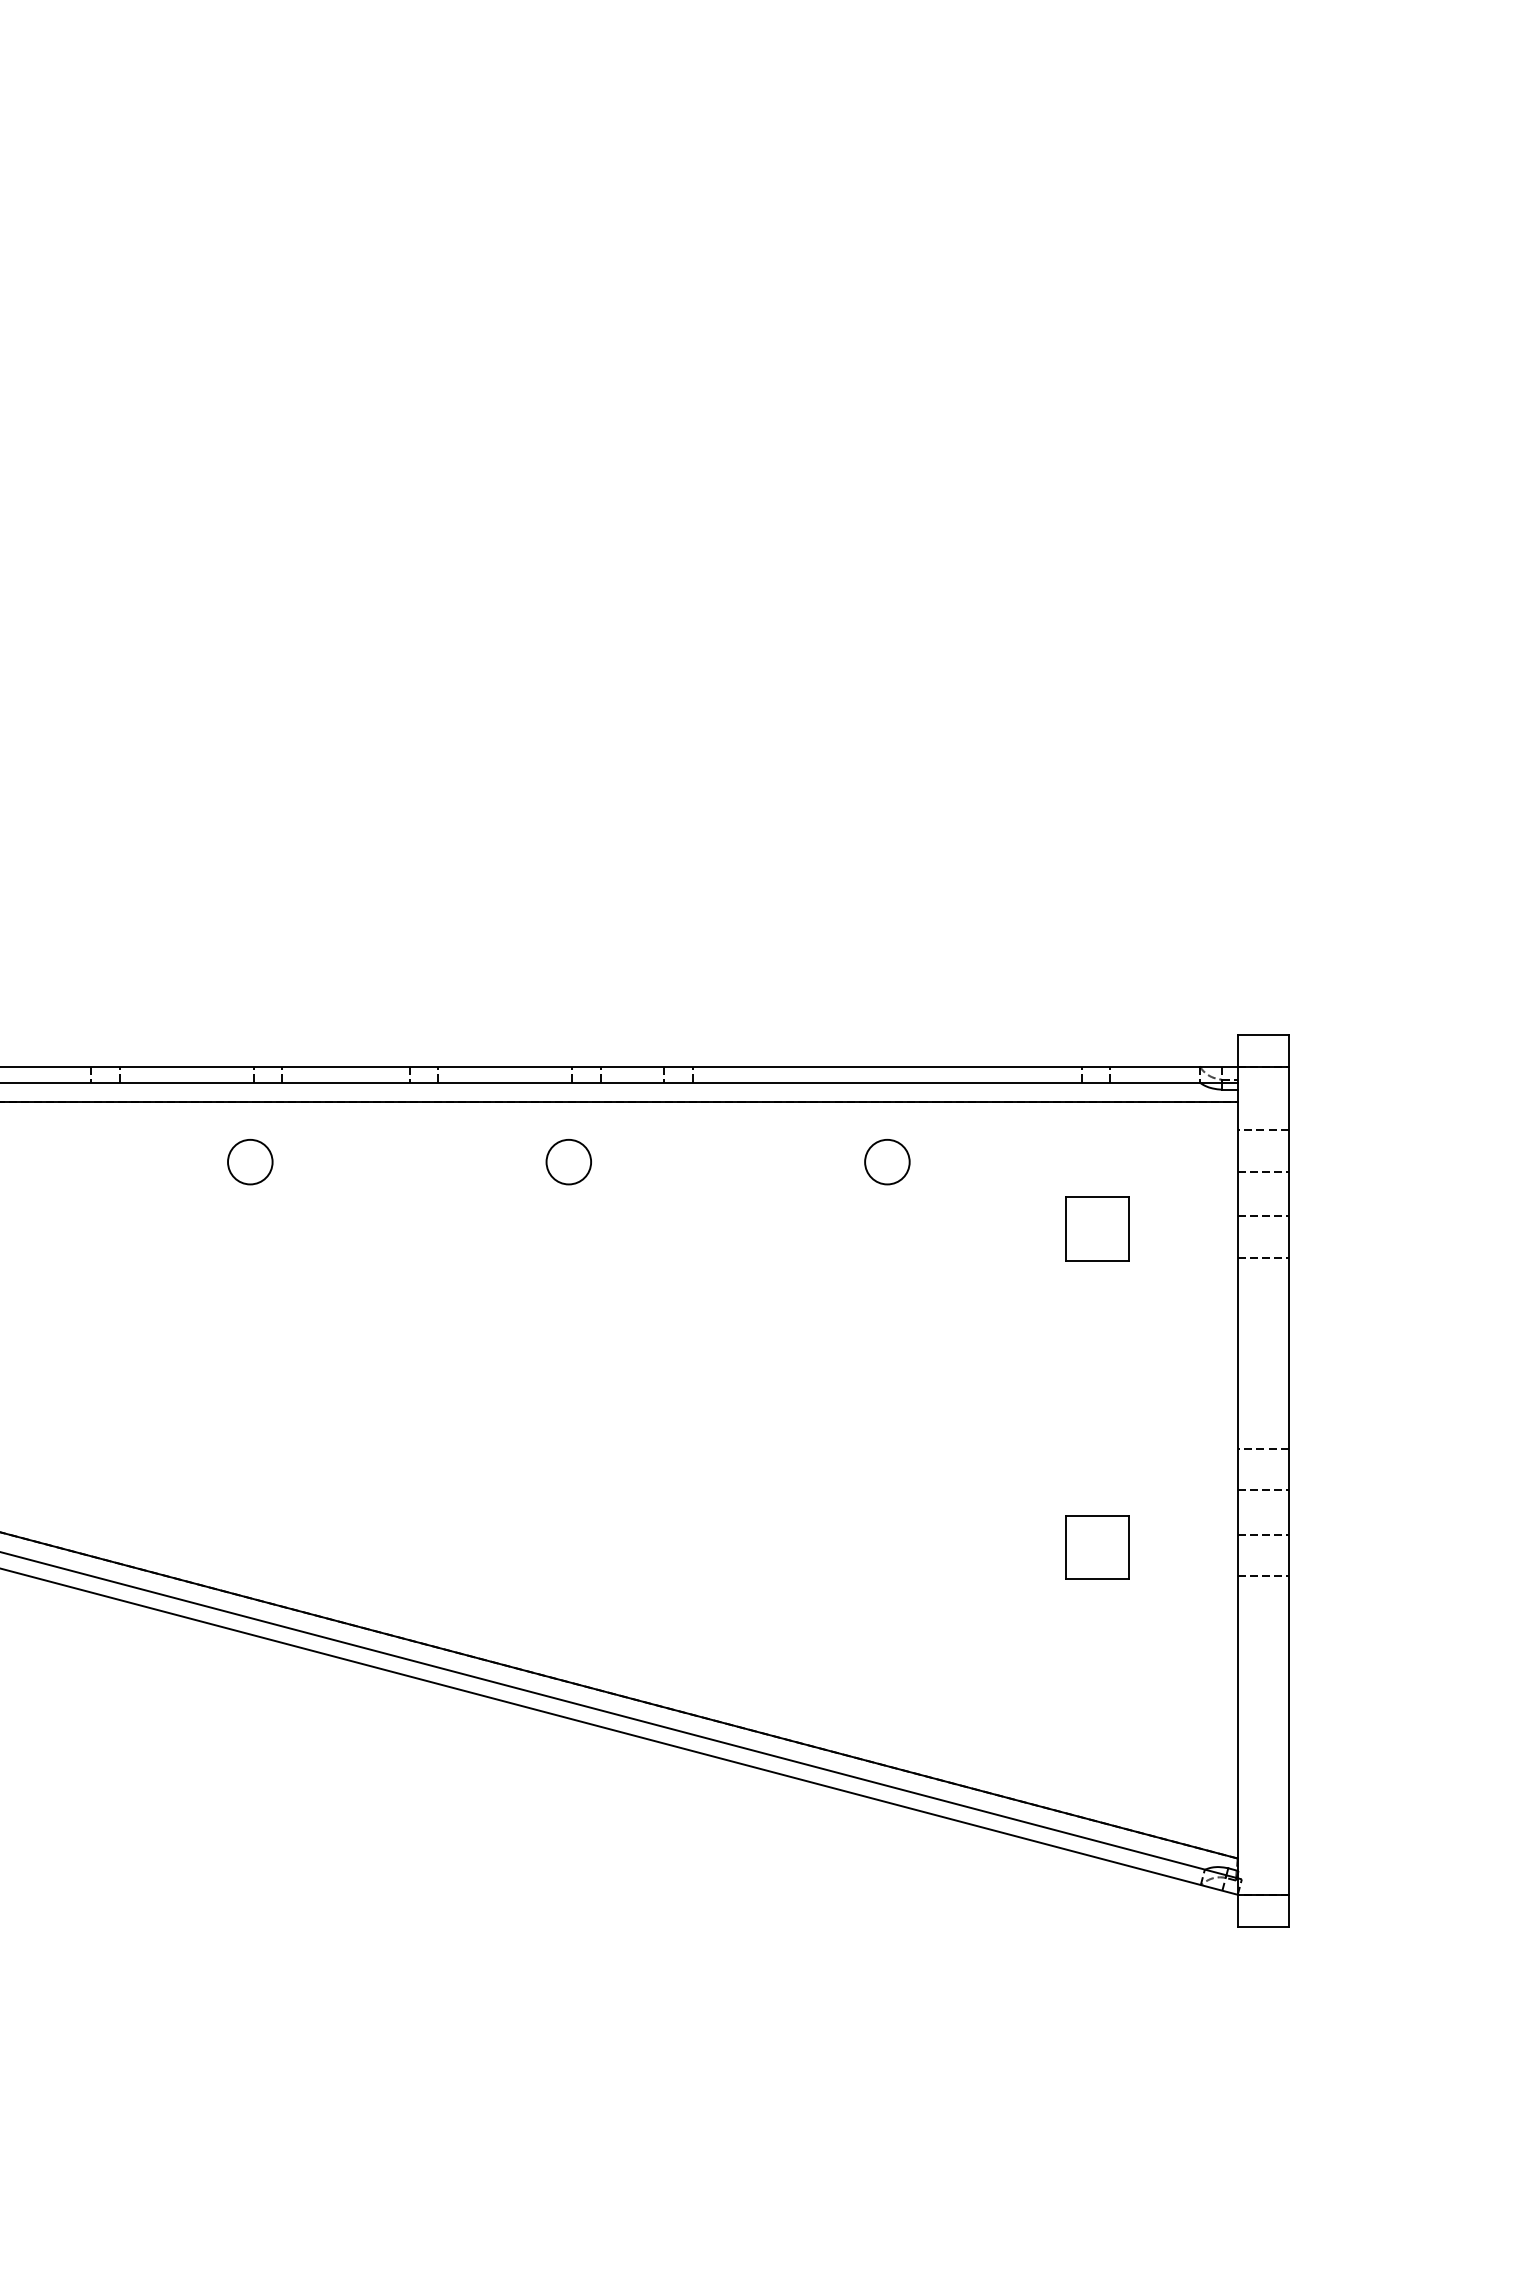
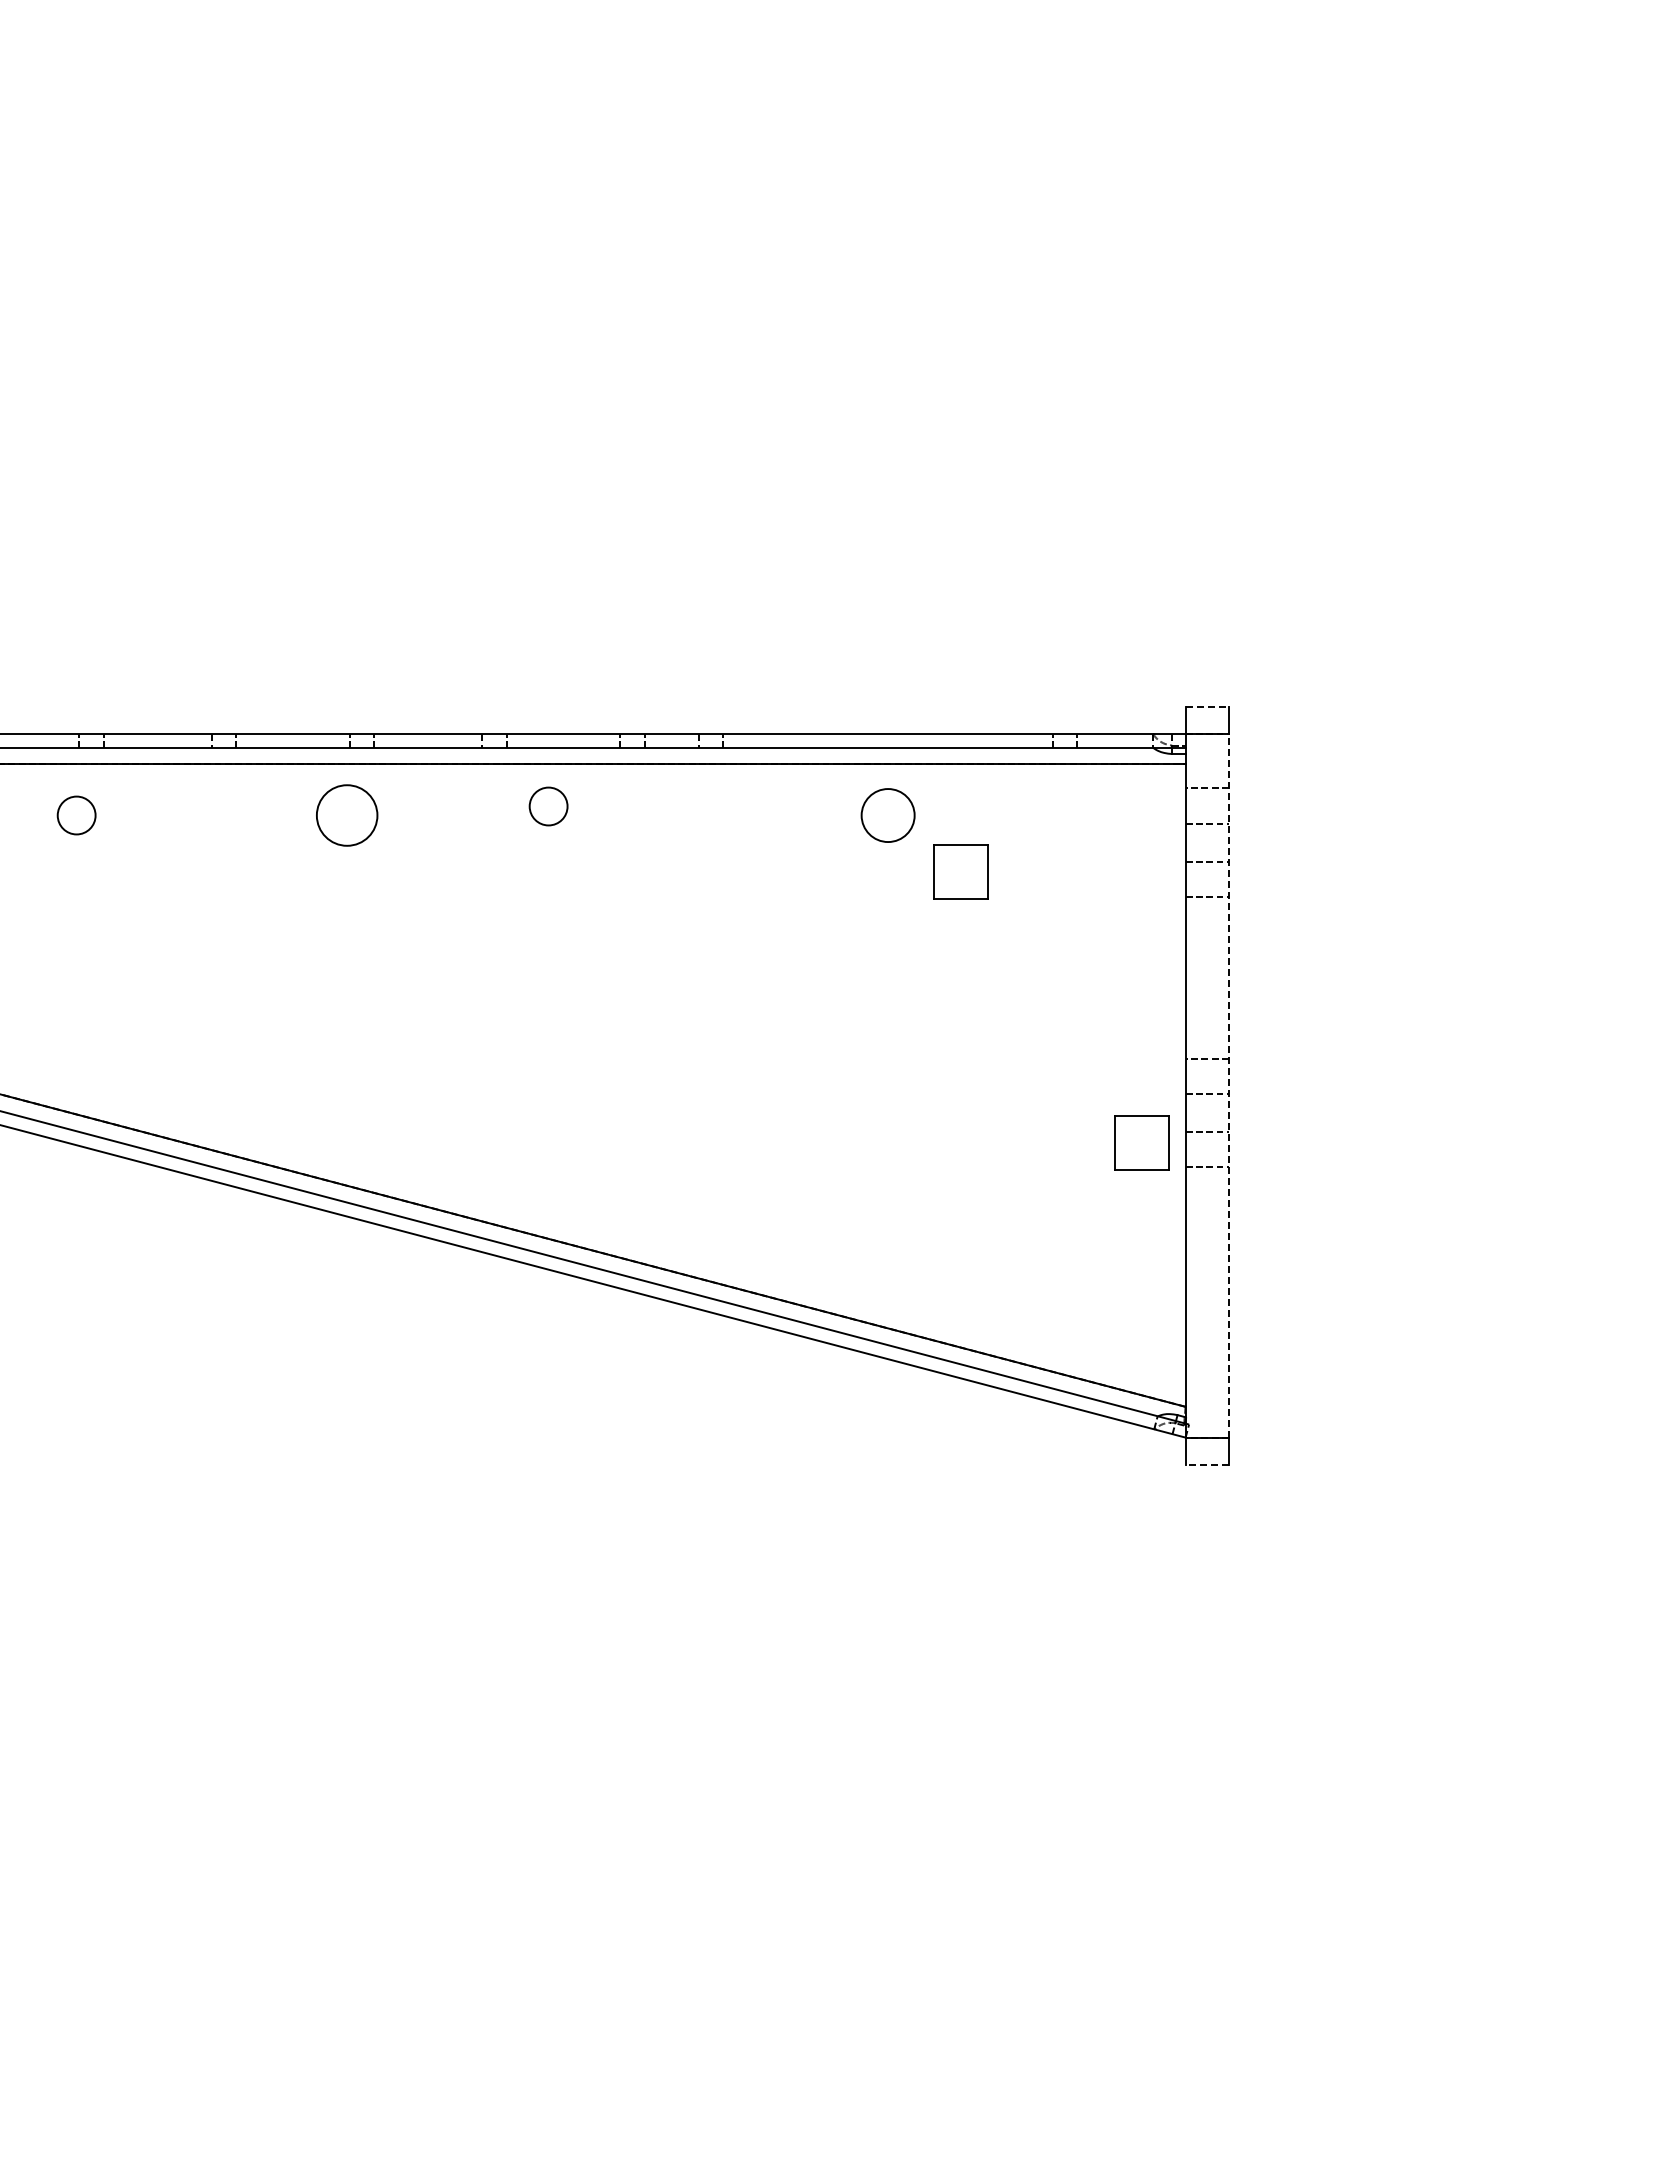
line: (1263, 1034) -> (1207, 707), solid -> dashed
circle: (250, 1162) -> (347, 815), size x1.6
circle: (568, 1162) -> (548, 806), moved
circle: (886, 1162) -> (887, 815), size x1.4
part: (1097, 1228) -> (960, 871), moved
line: (1288, 1481) -> (1228, 1086), solid -> dashed
part: (1097, 1547) -> (1141, 1142), moved
line: (1263, 1926) -> (1207, 1464), solid -> dashed

